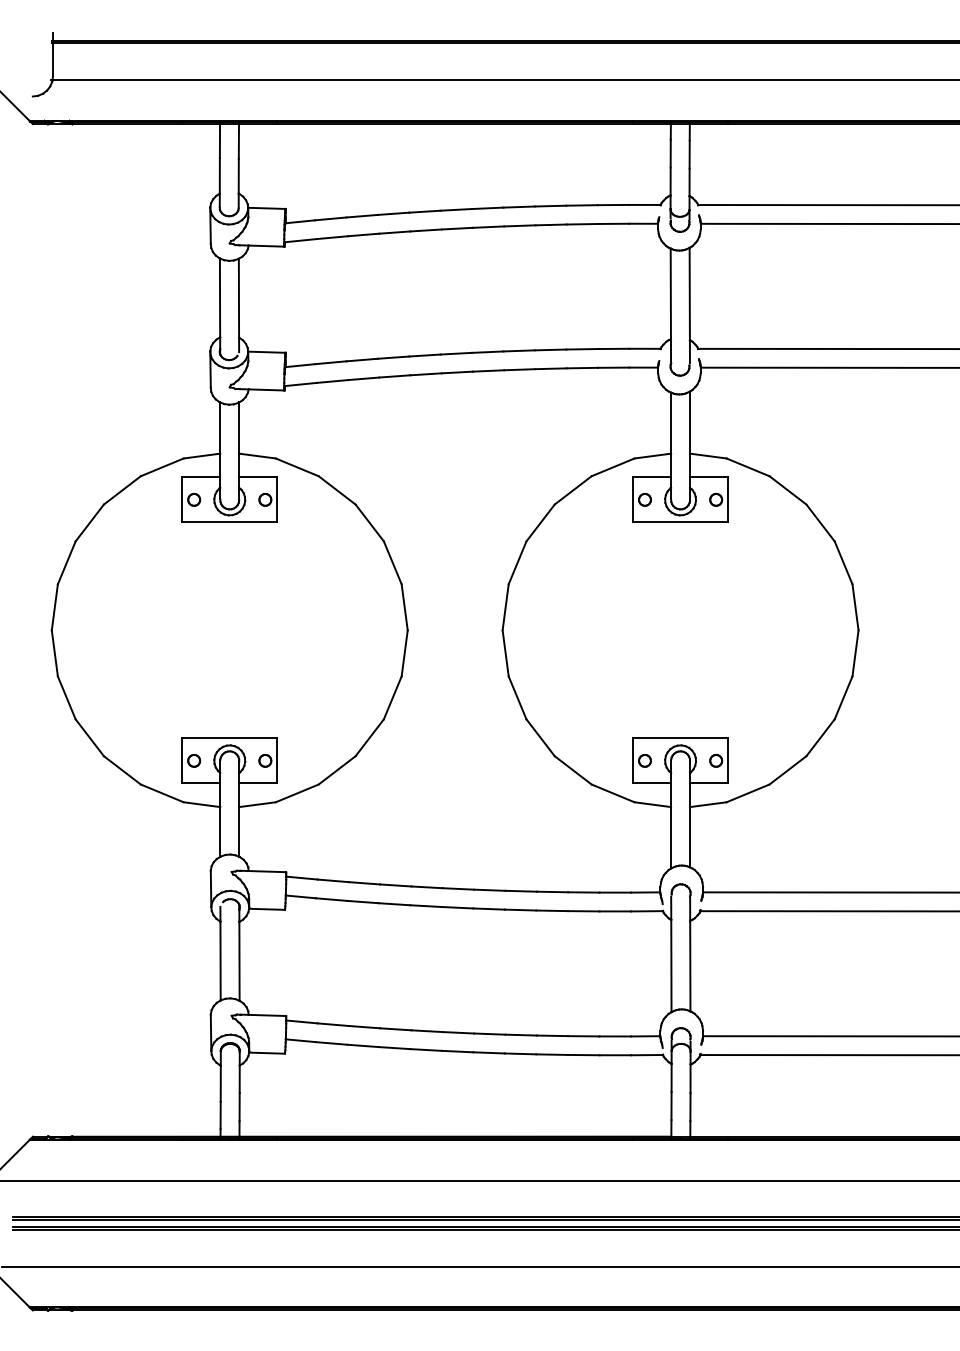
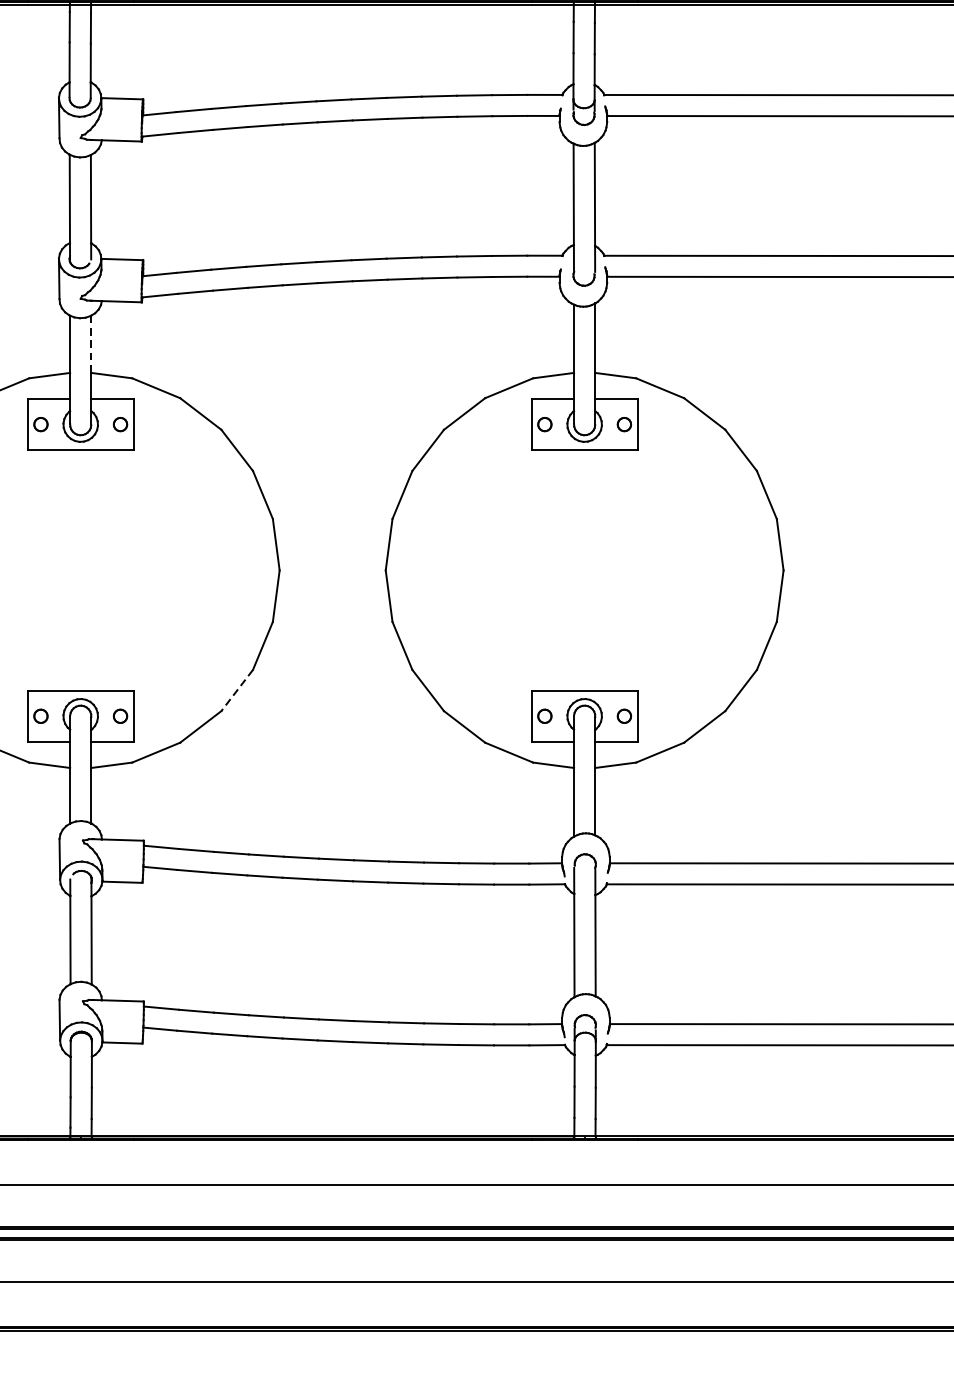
line: (239, 428) -> (91, 344), solid -> dashed
line: (369, 738) -> (236, 691), solid -> dashed

